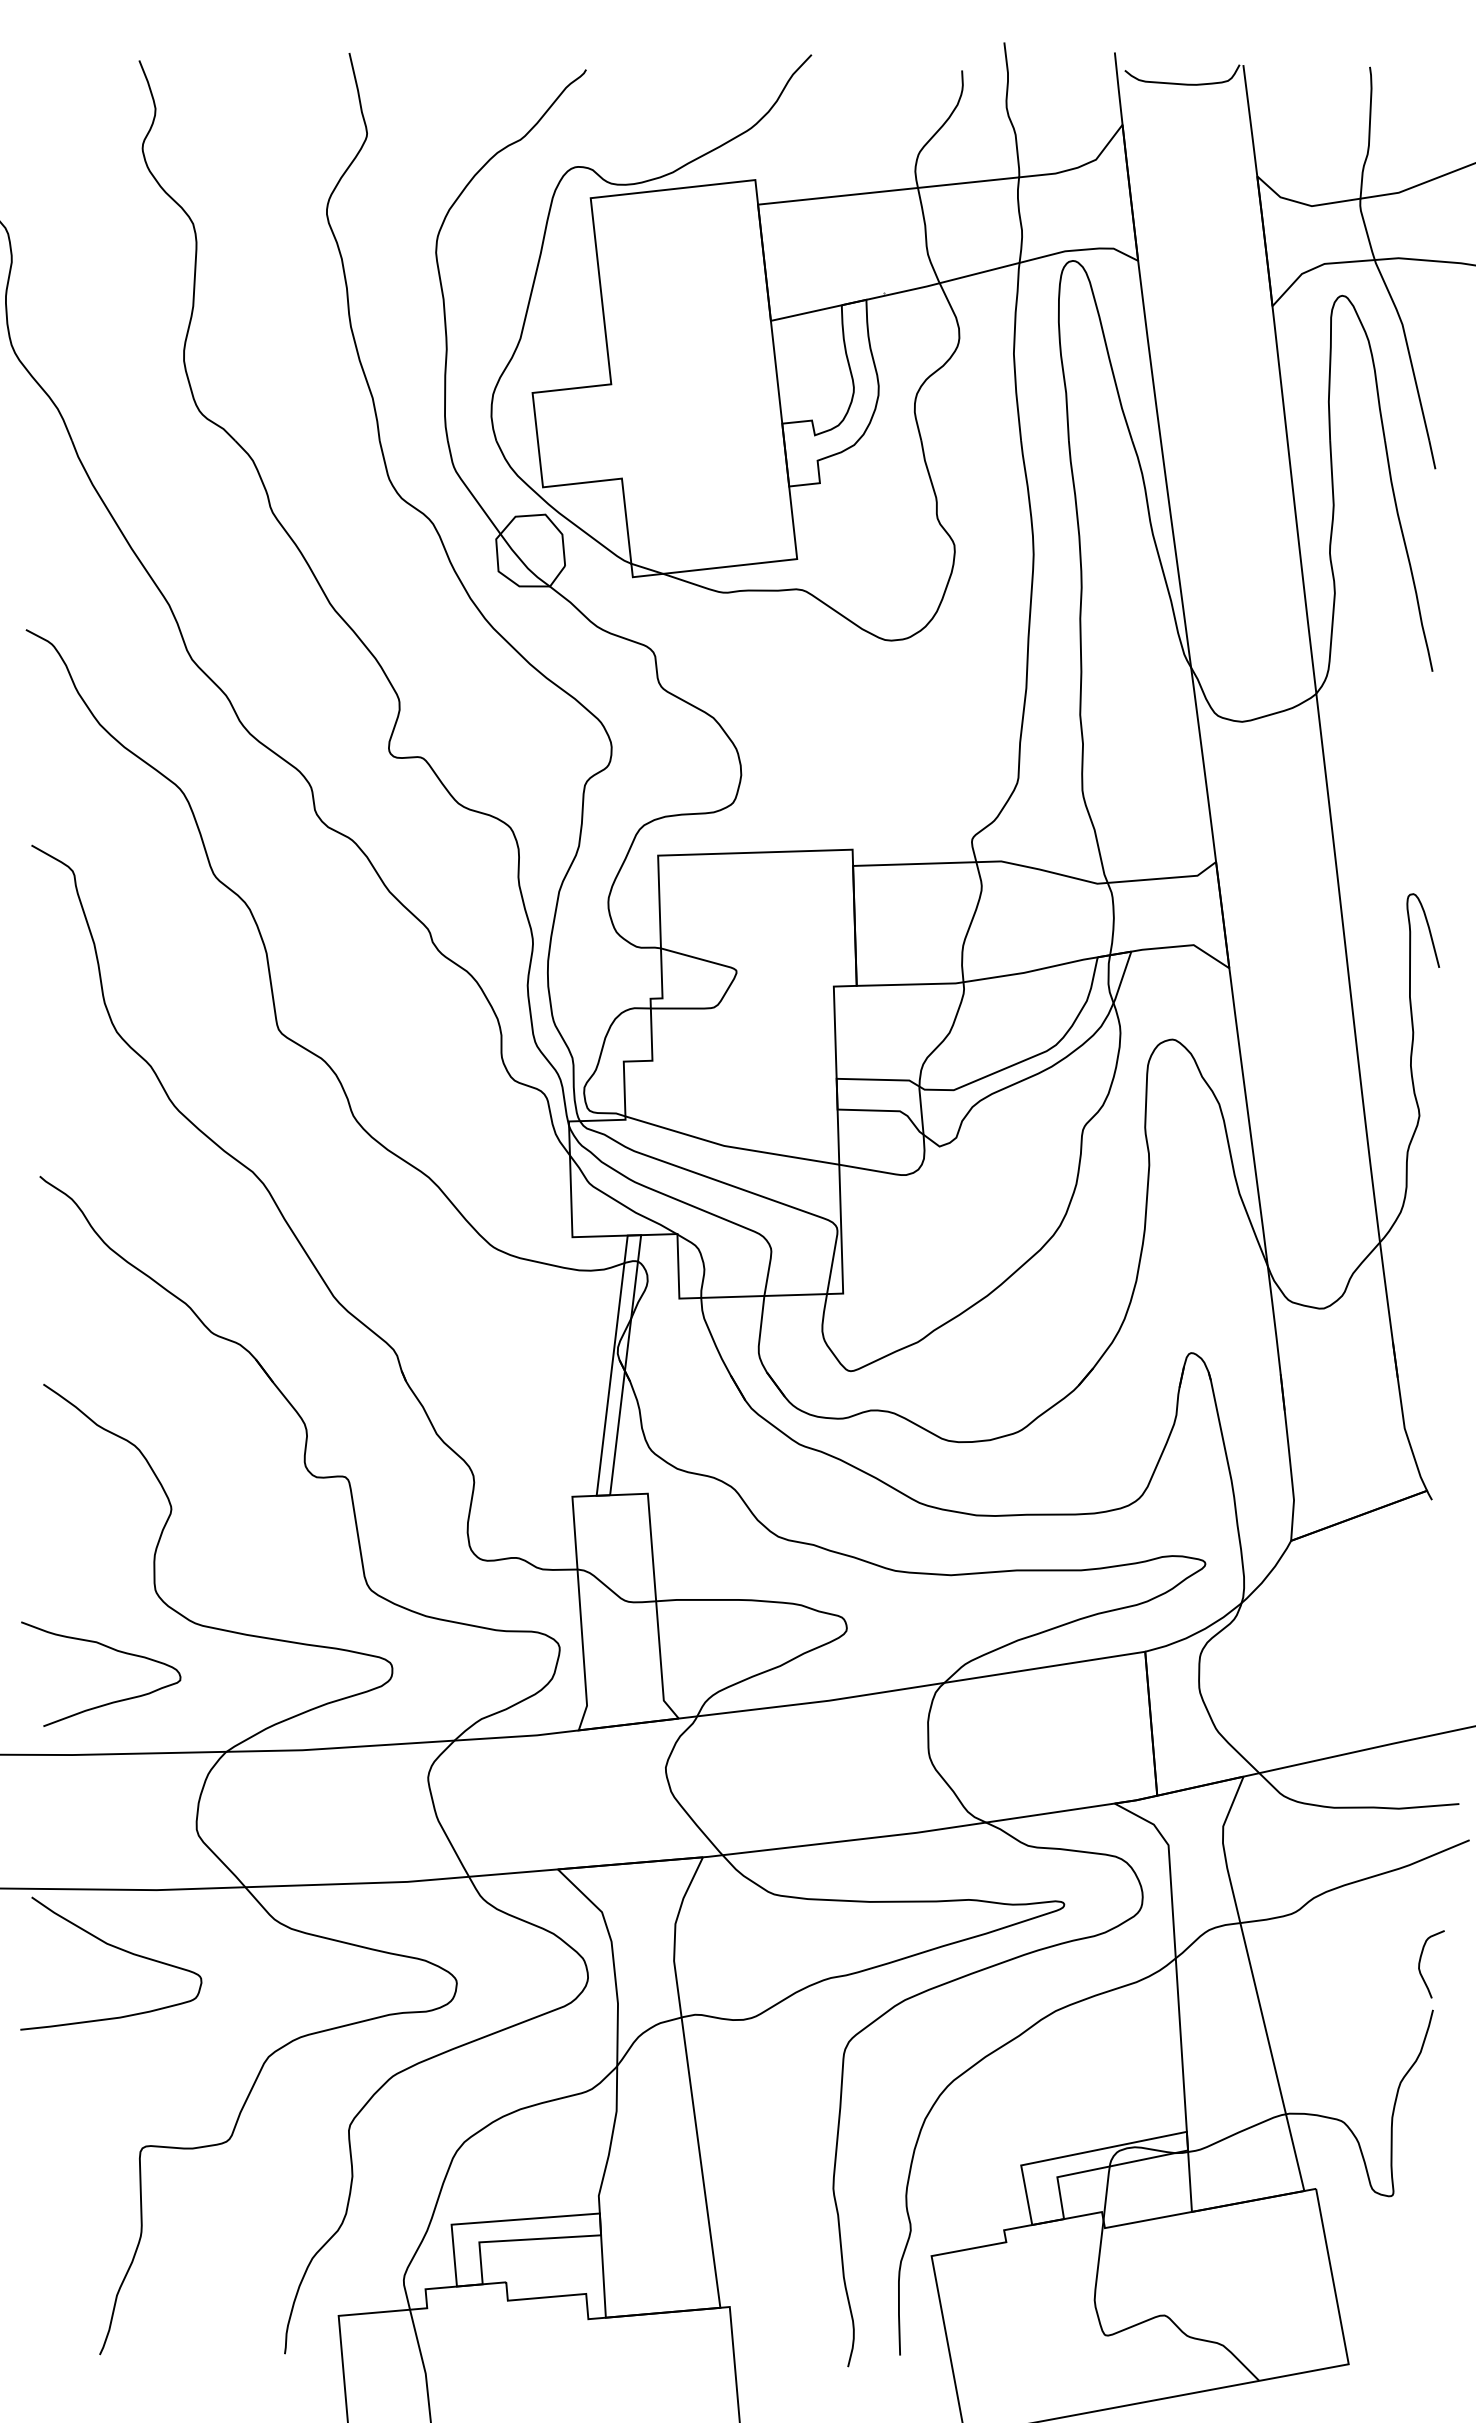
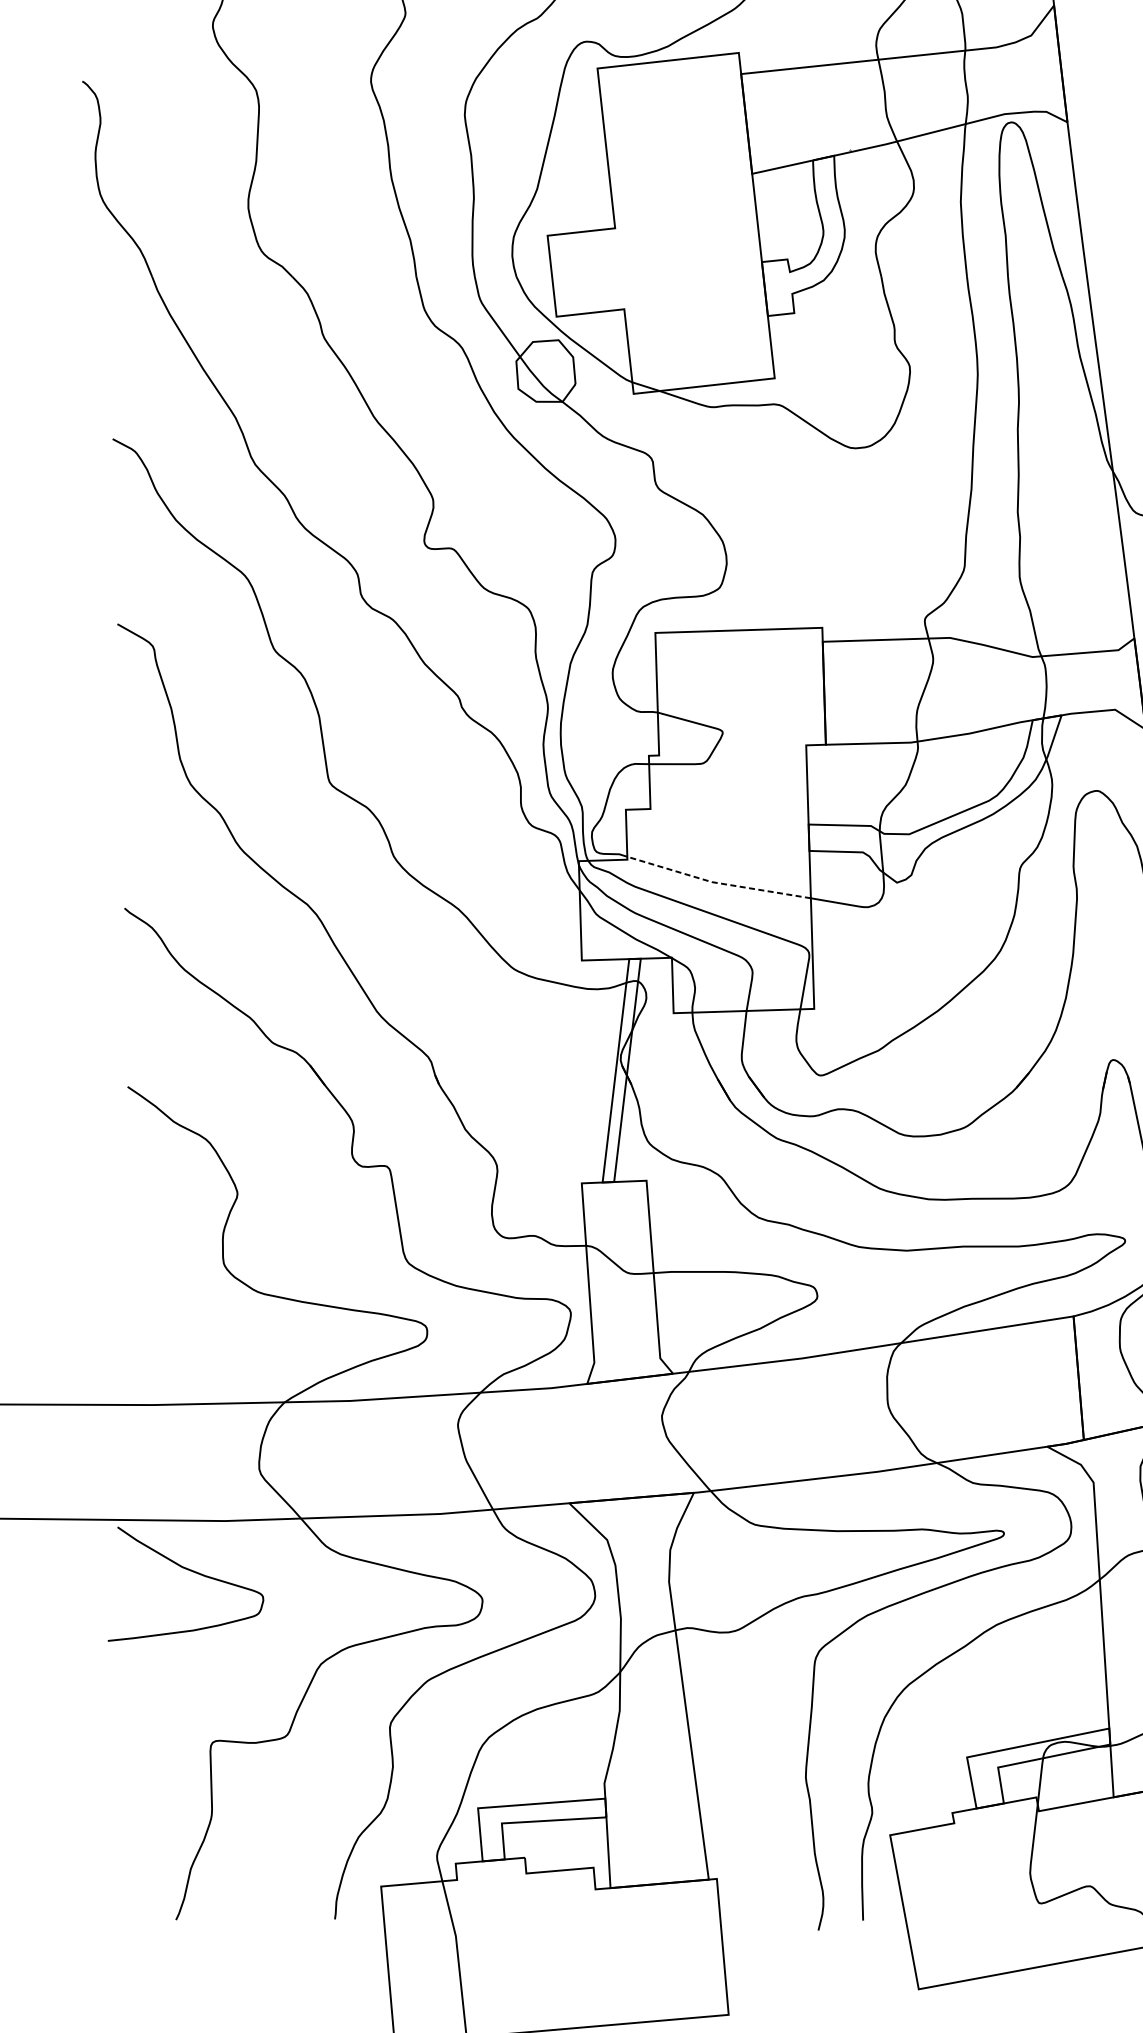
line: (730, 1146) -> (717, 882), solid -> dashed
curve: (113, 1650) -> (187, 1315), removed

